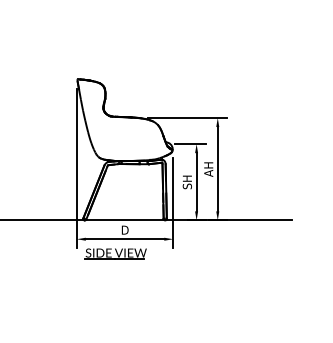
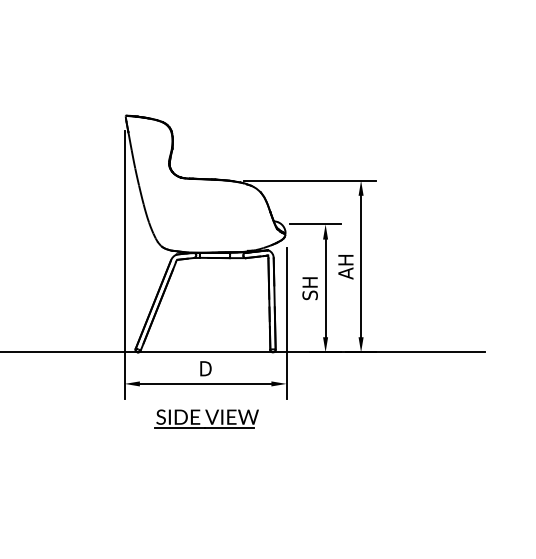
part: (115, 253) -> (206, 417), moved

